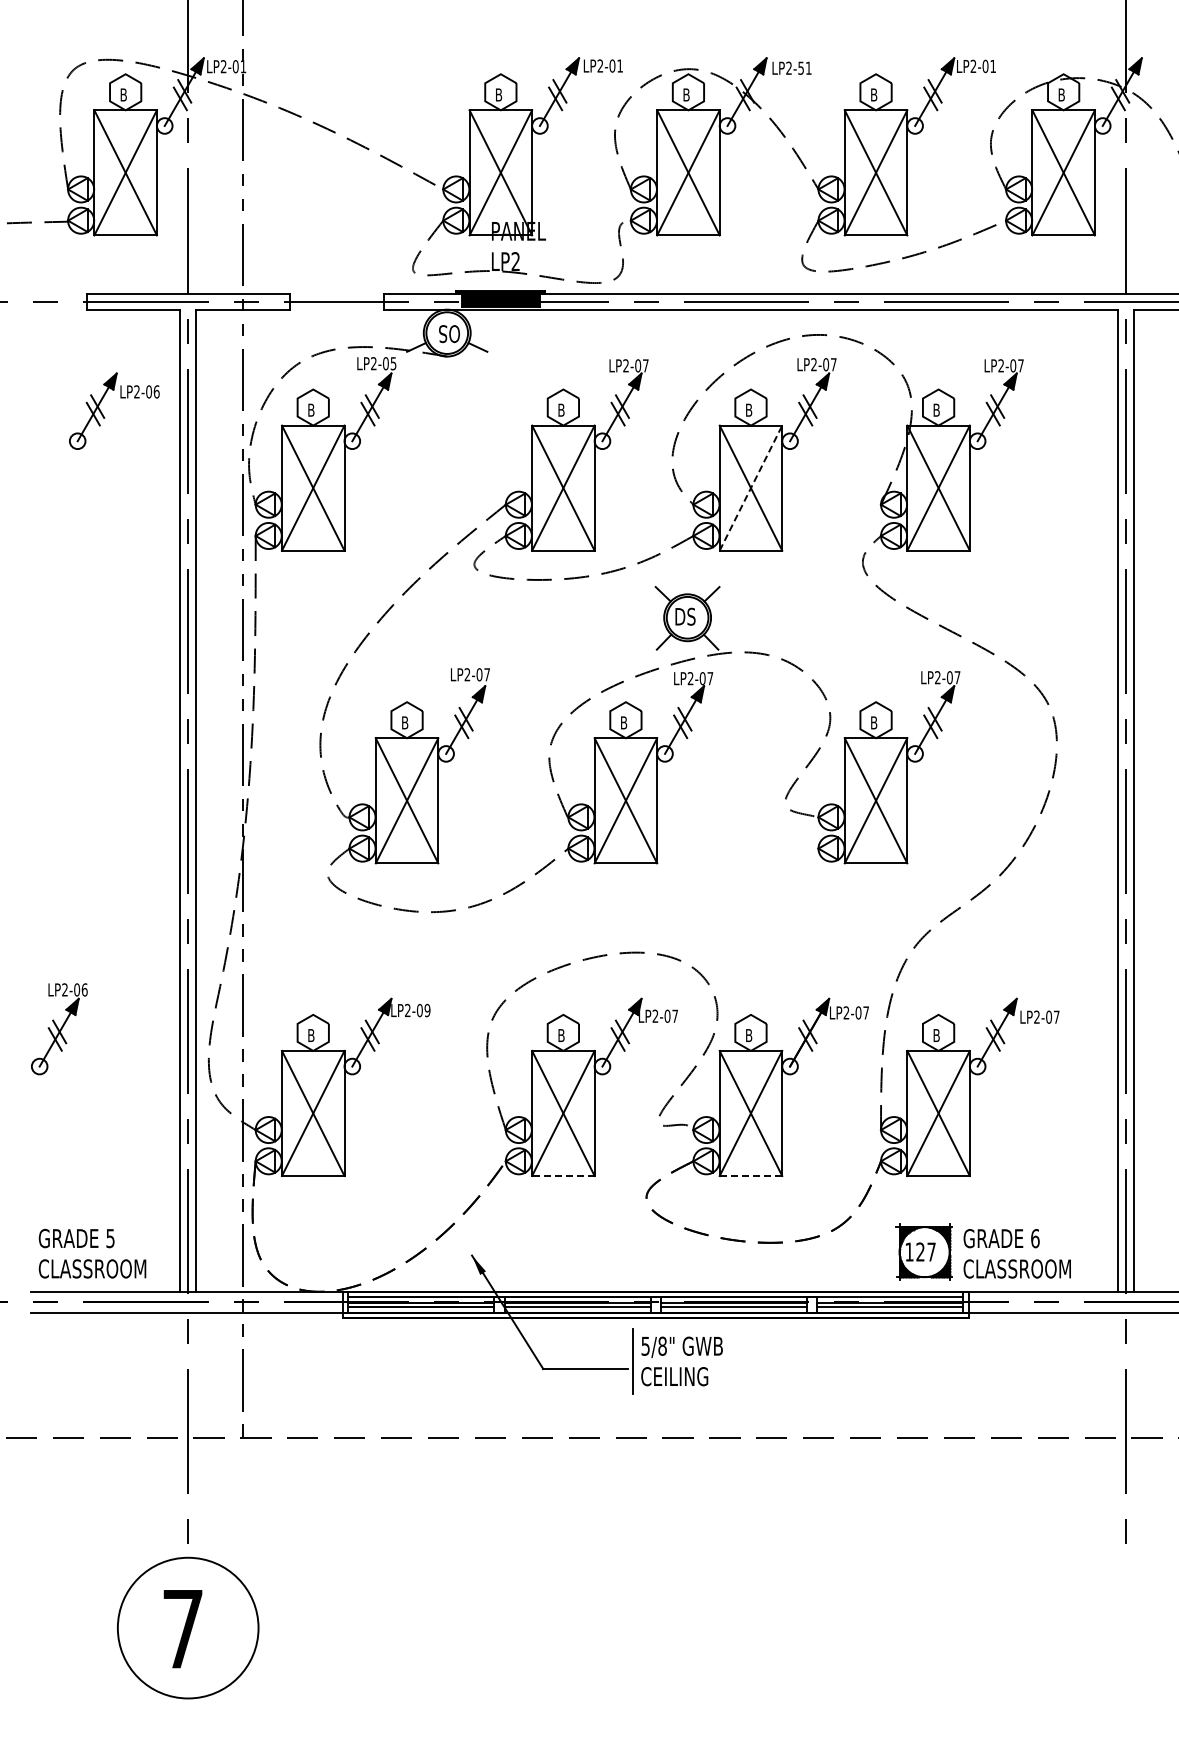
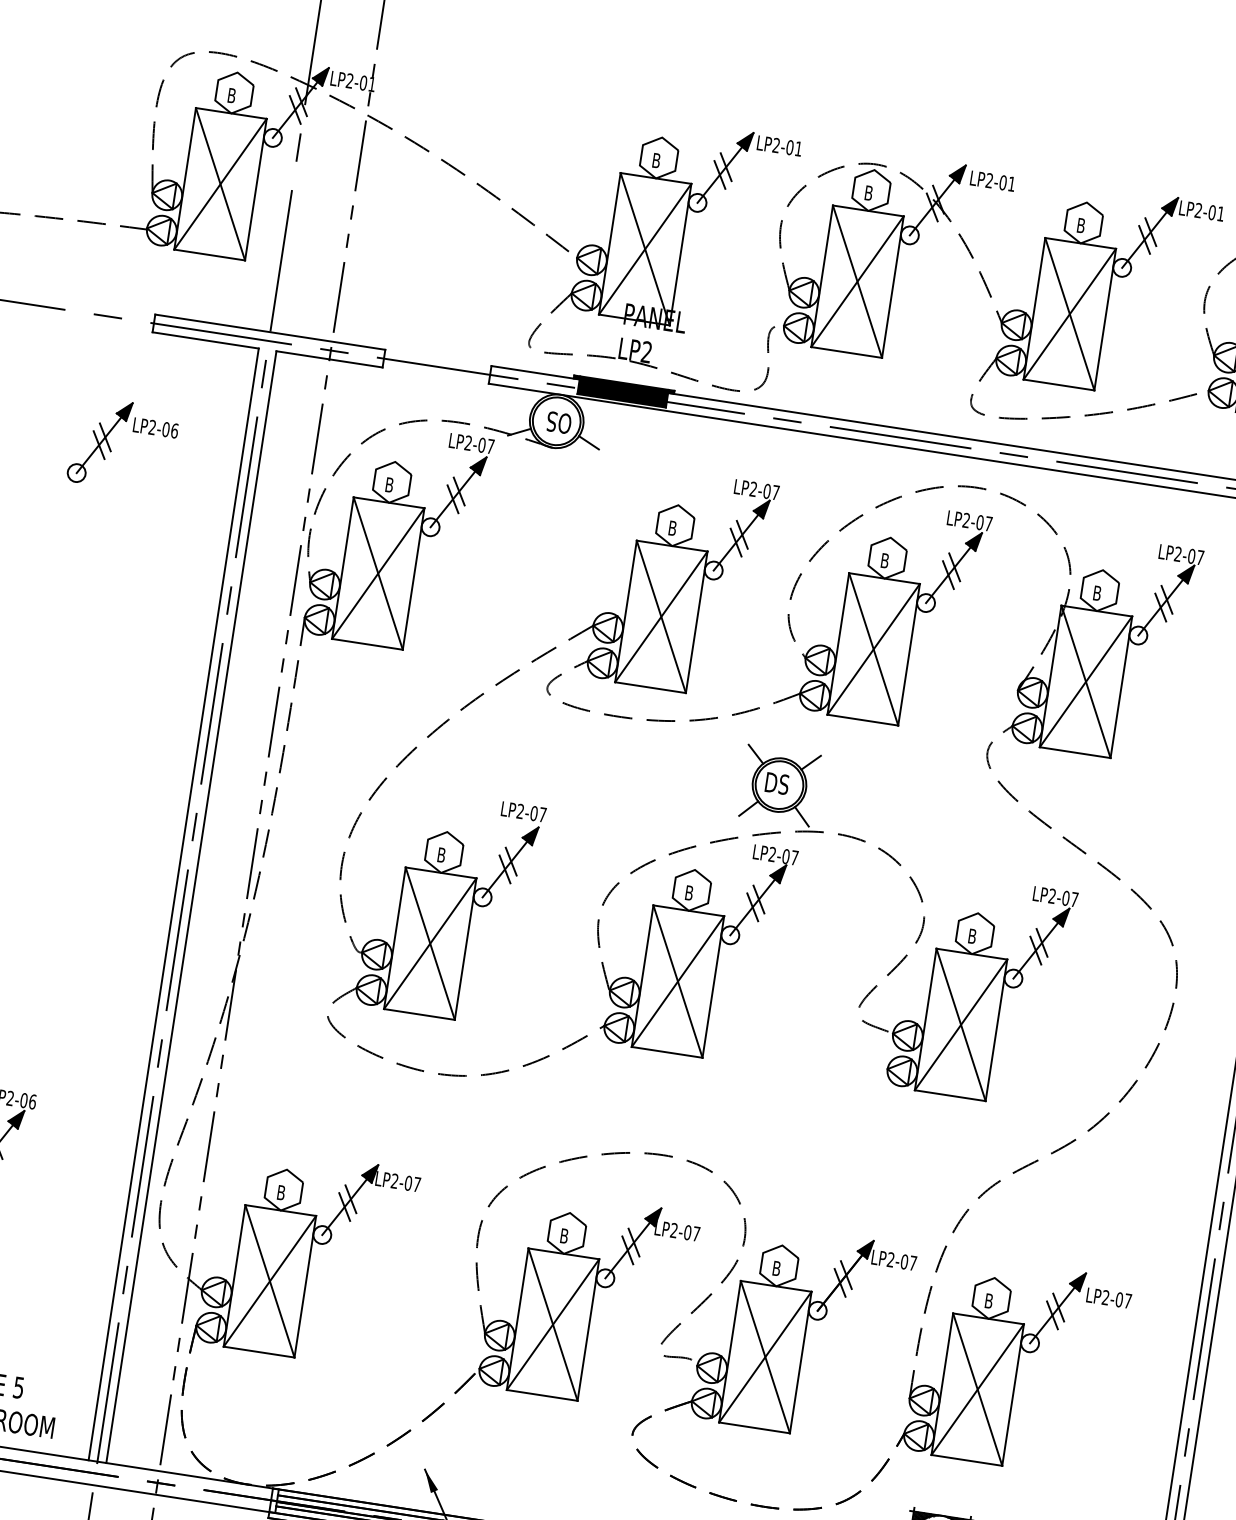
text: (801, 67) -> (1003, 182), LP2-51 -> LP2-01
text: (393, 363) -> (490, 446), LP2-05 -> LP2-07
part: (104, 416) -> (111, 449), moved
line: (750, 488) -> (873, 649), dashed -> solid
text: (427, 1010) -> (417, 1184), LP2-09 -> LP2-07
line: (562, 1176) -> (541, 1395), dashed -> solid
line: (750, 1176) -> (753, 1428), dashed -> solid

